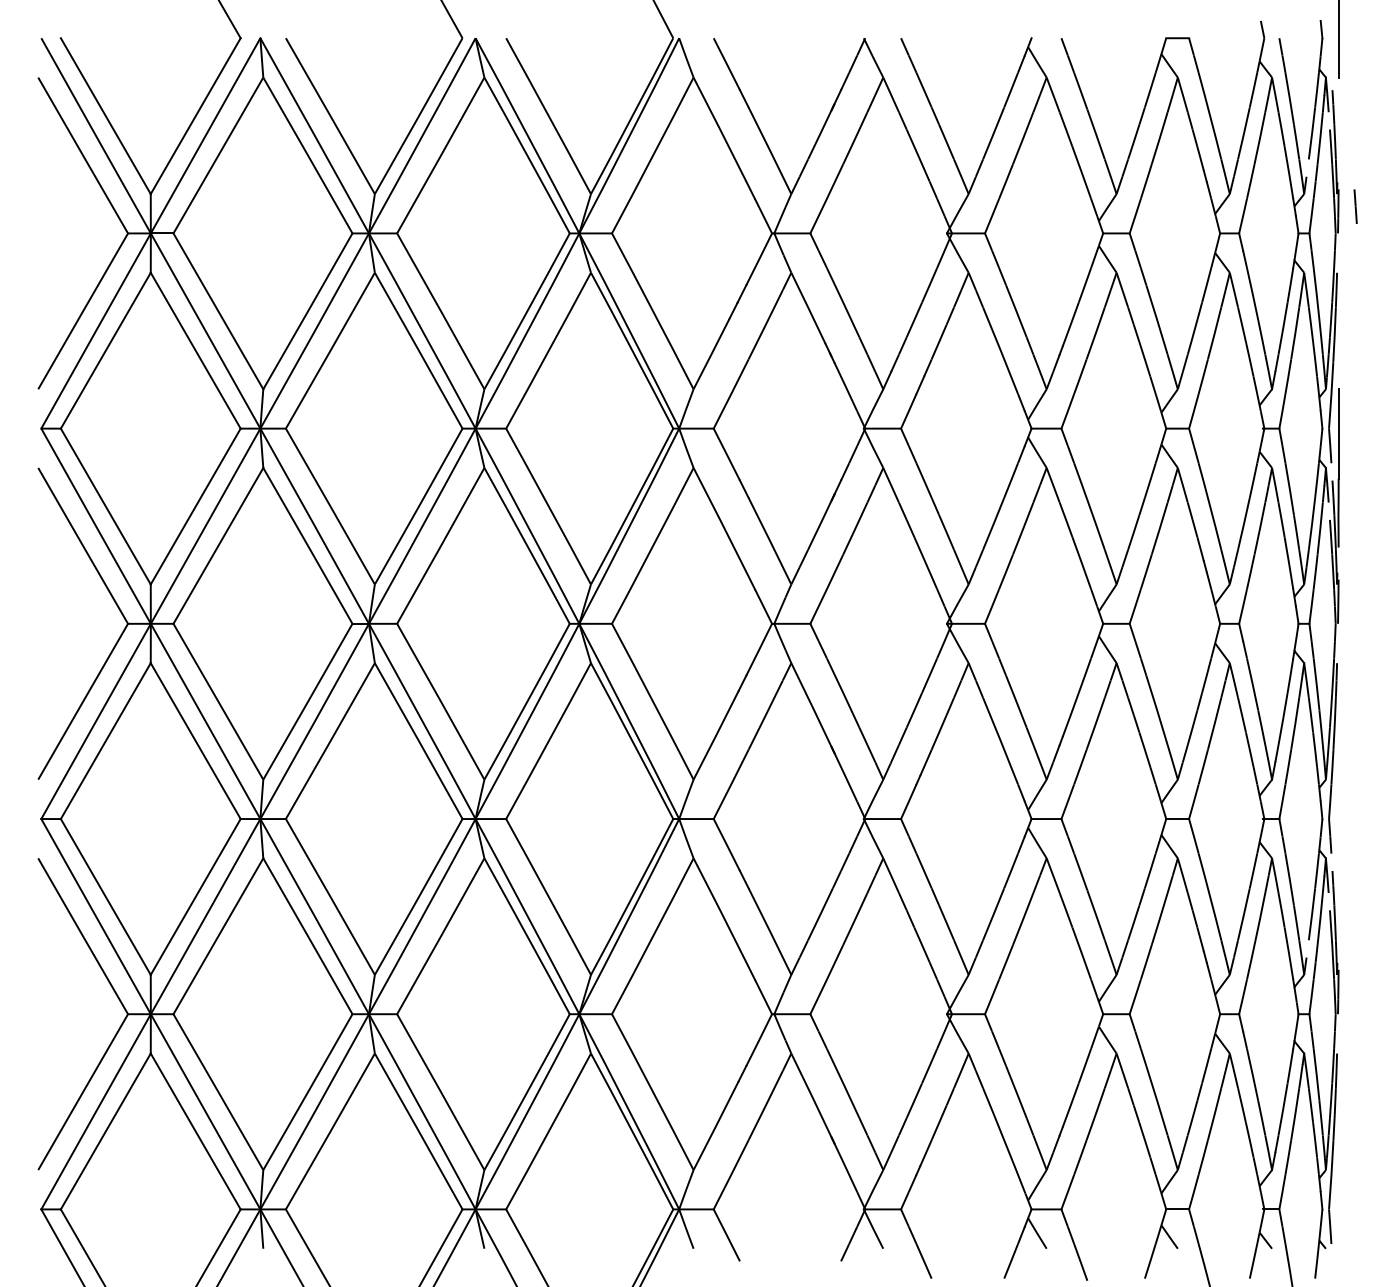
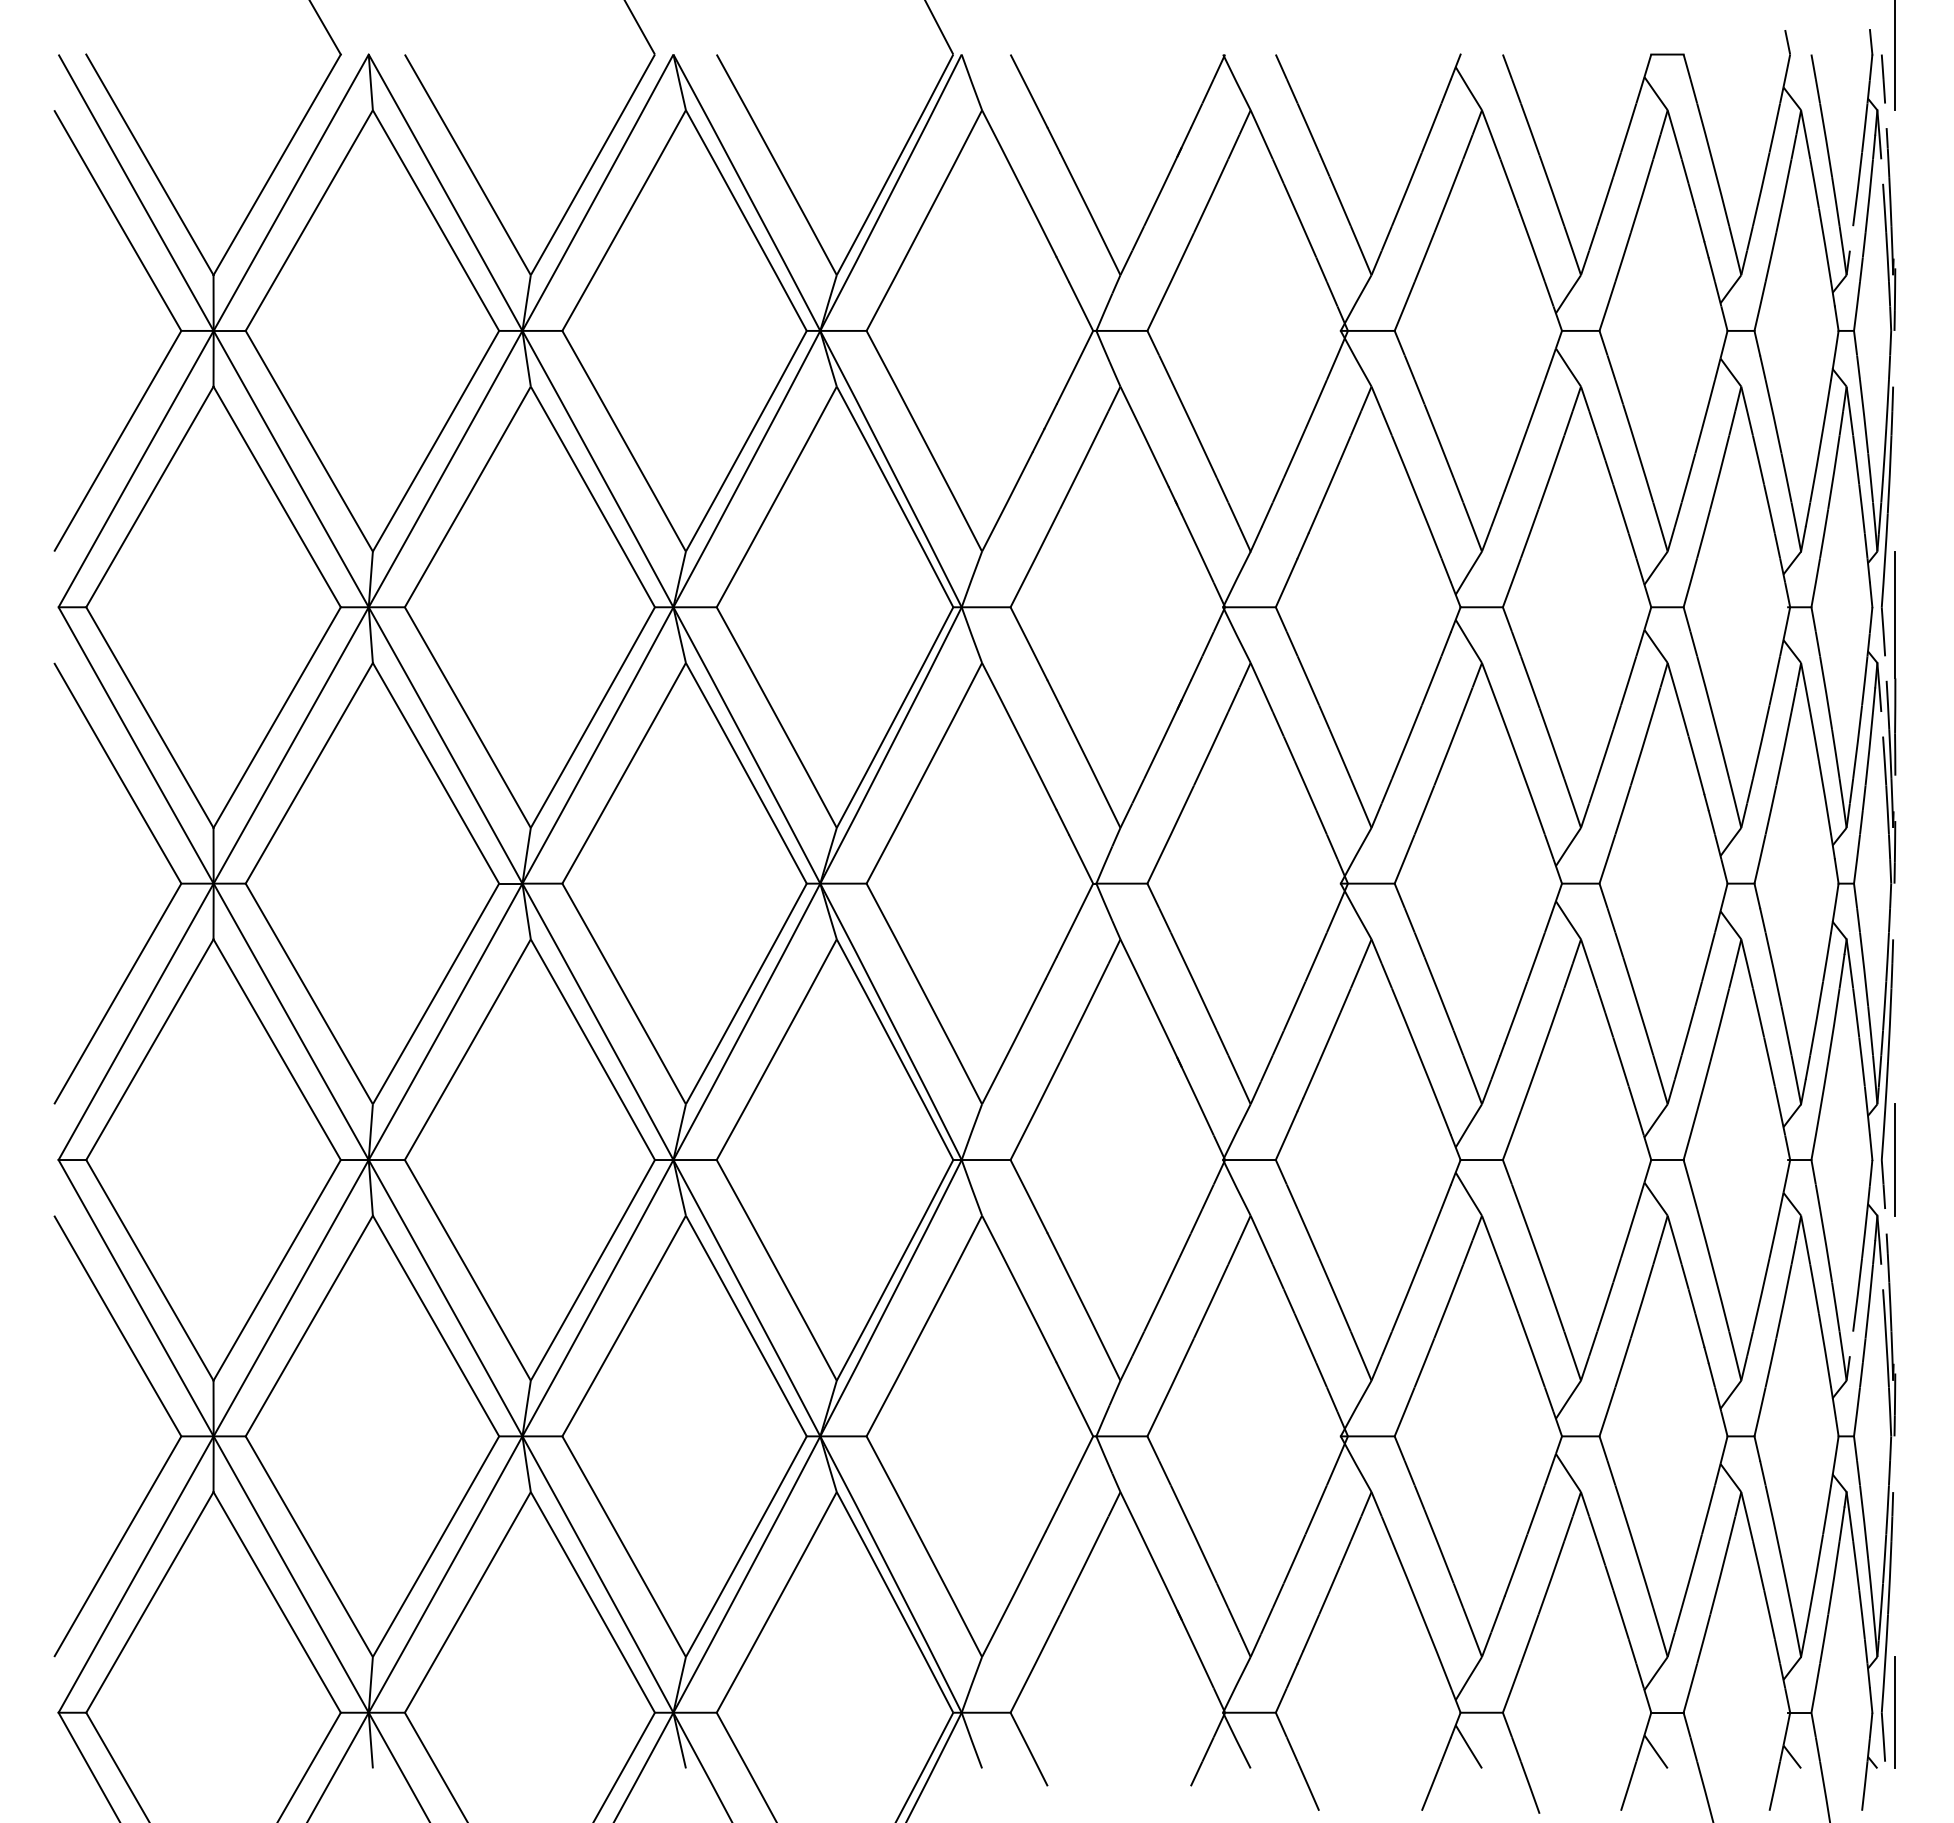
line: (1355, 206) -> (1883, 78), moved
line: (1338, 818) -> (1895, 1159), added
line: (1338, 1209) -> (1894, 1712), added

